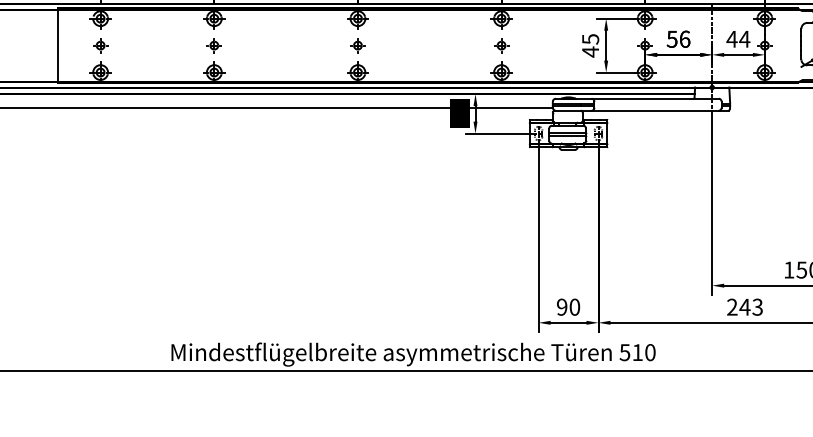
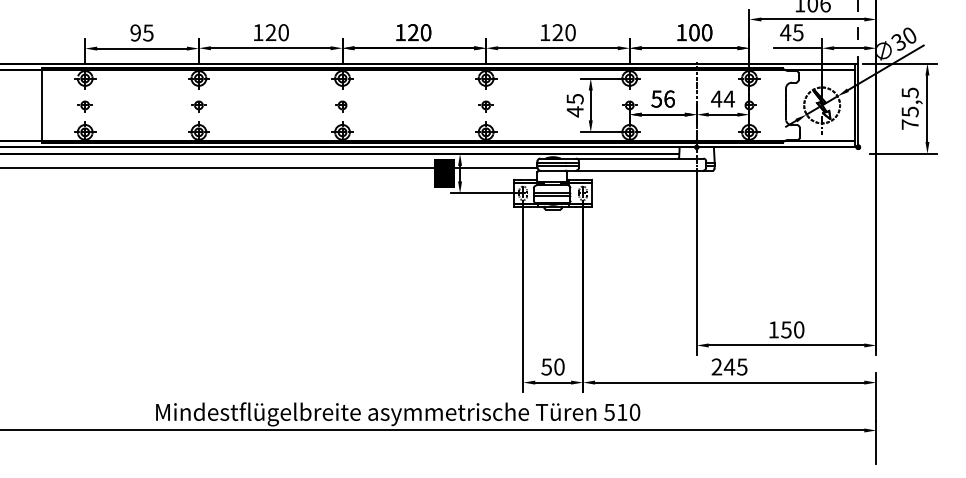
text: (561, 306) -> (546, 366), 90 -> 50
text: (757, 306) -> (742, 366), 243 -> 245

